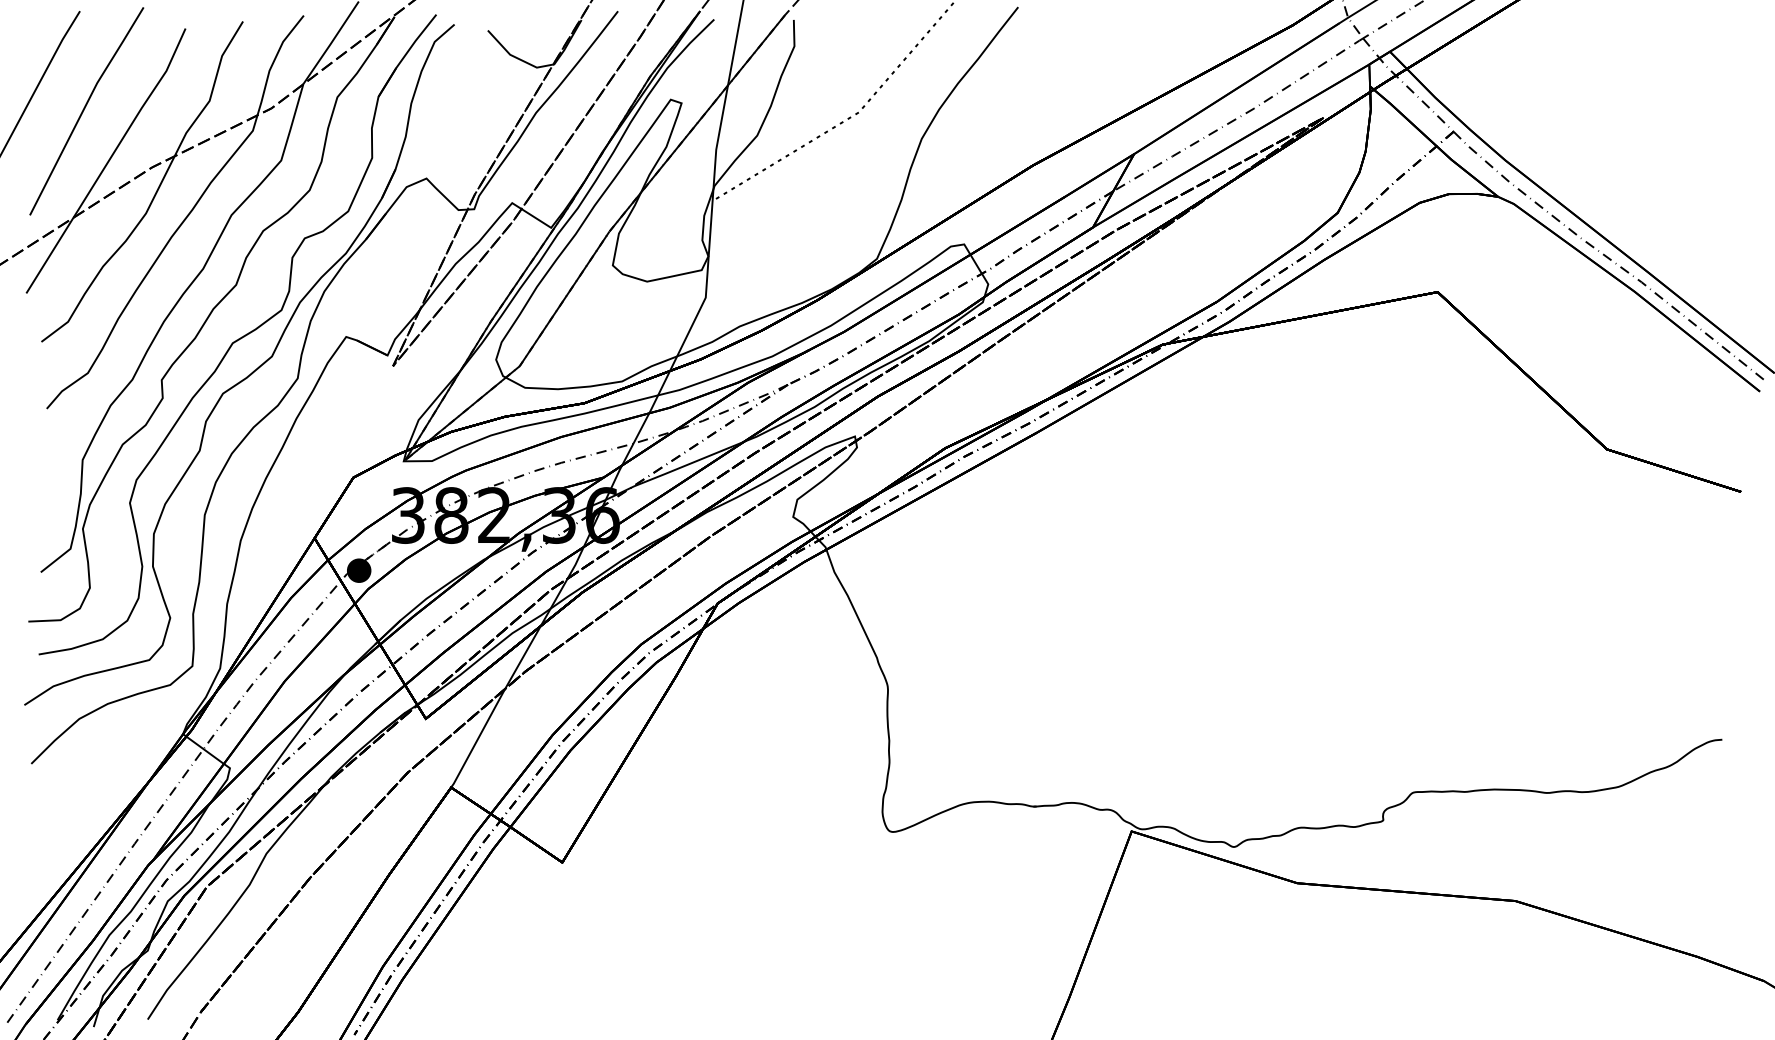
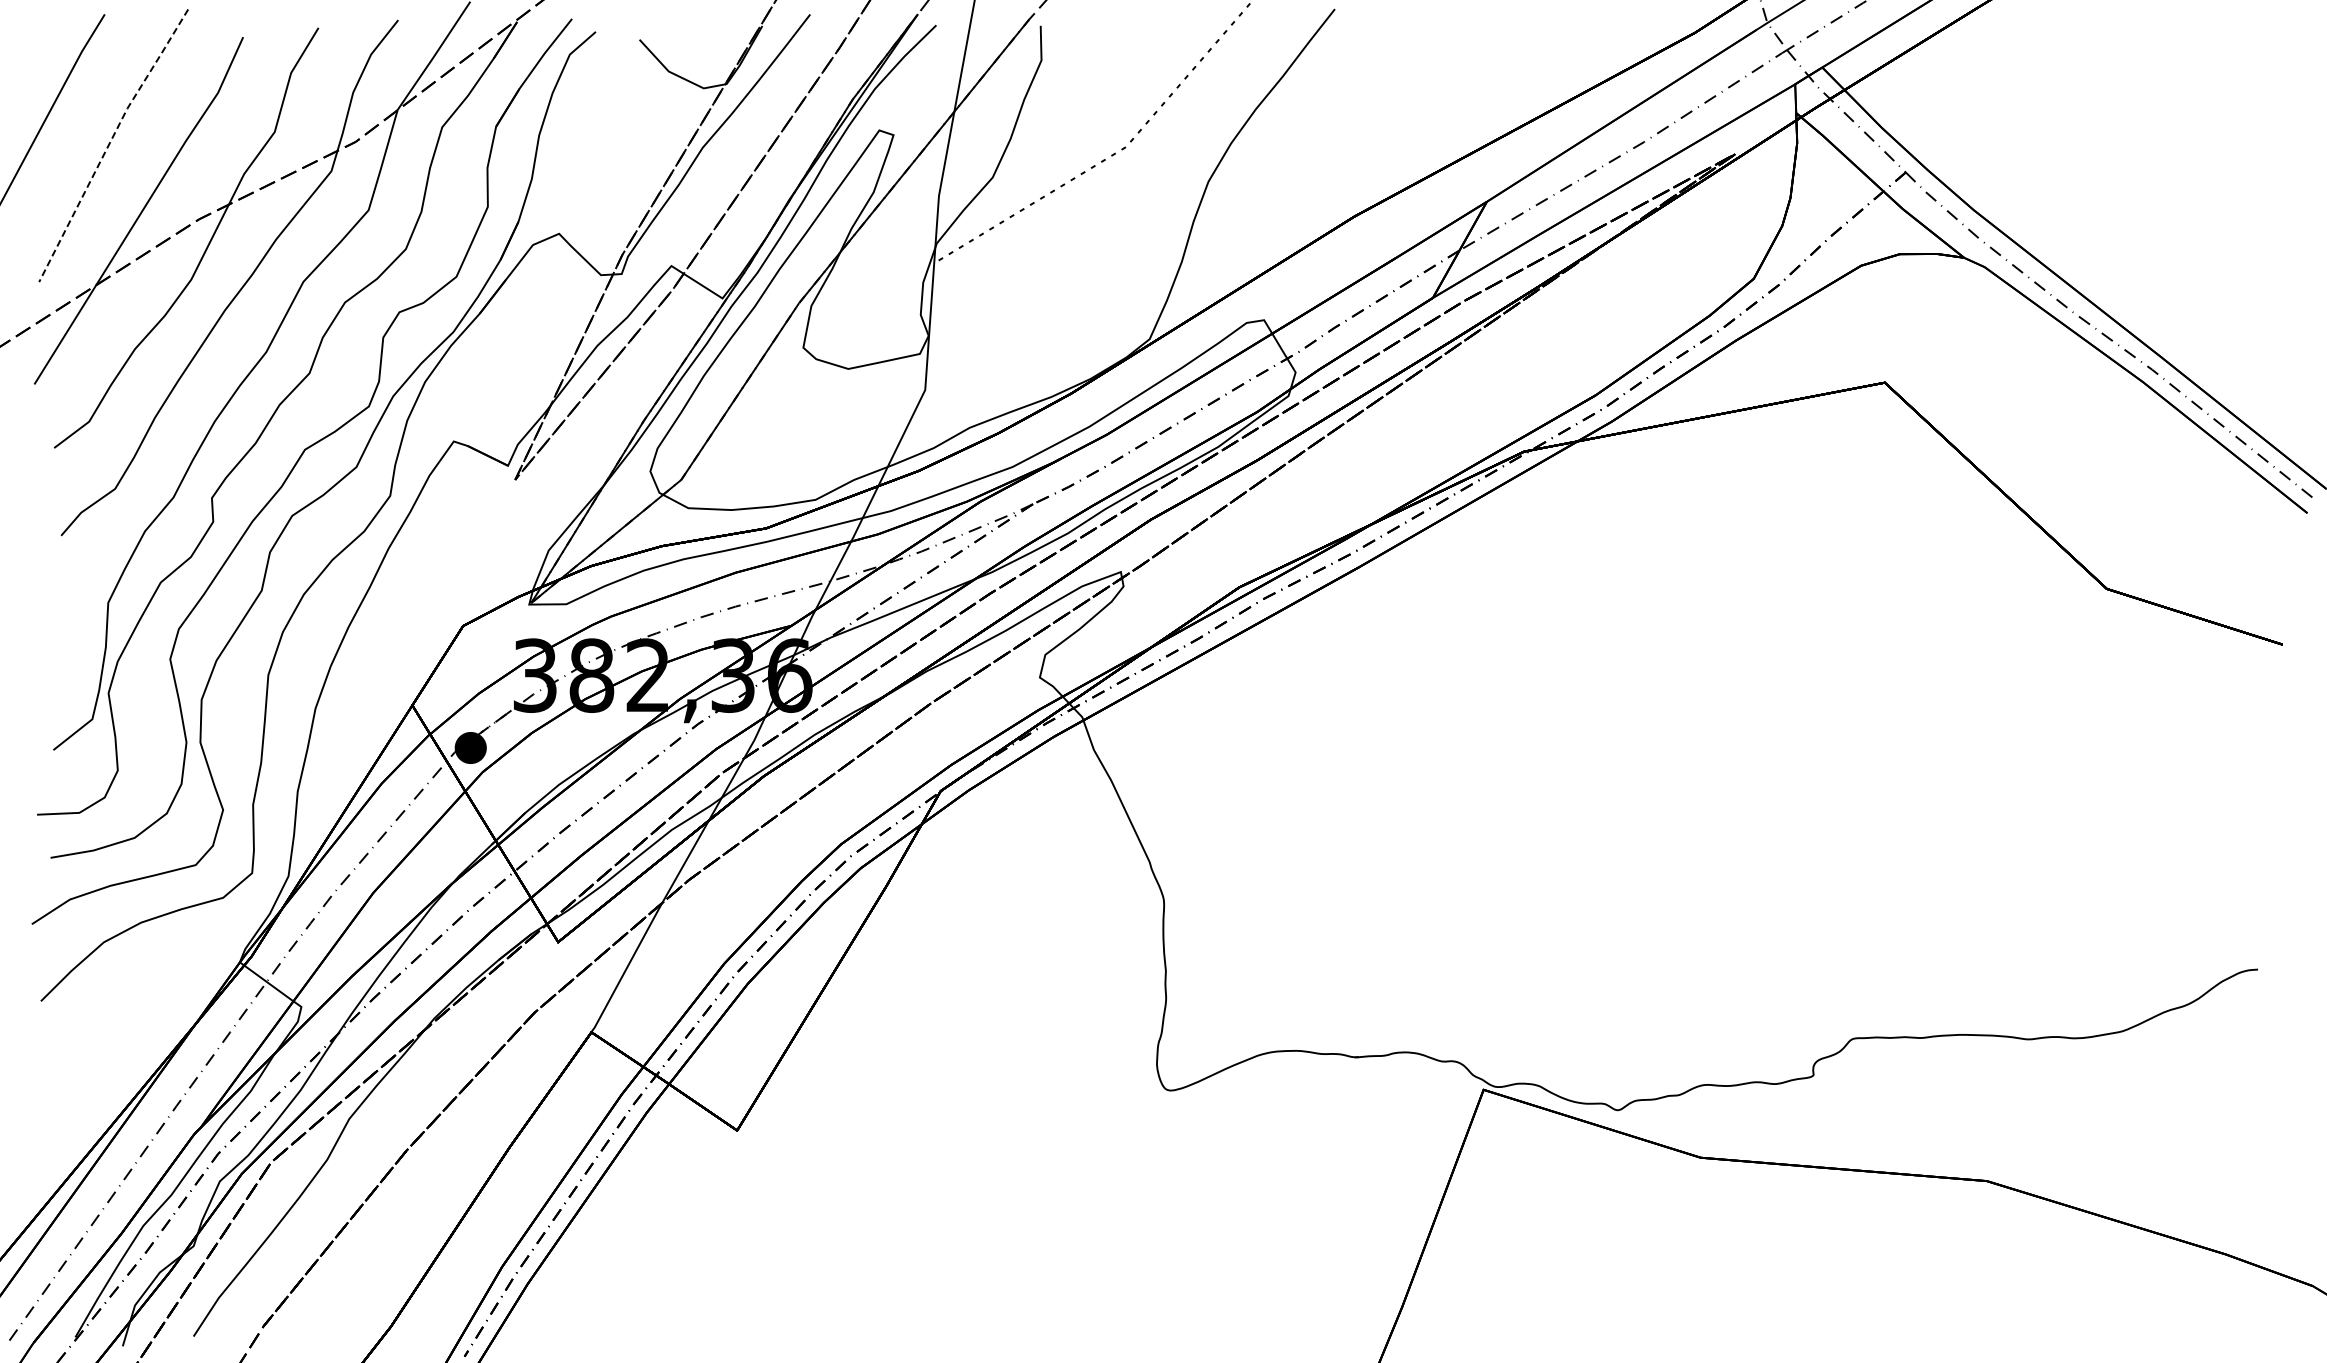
line: (84, 108) -> (110, 142), solid -> dashed

